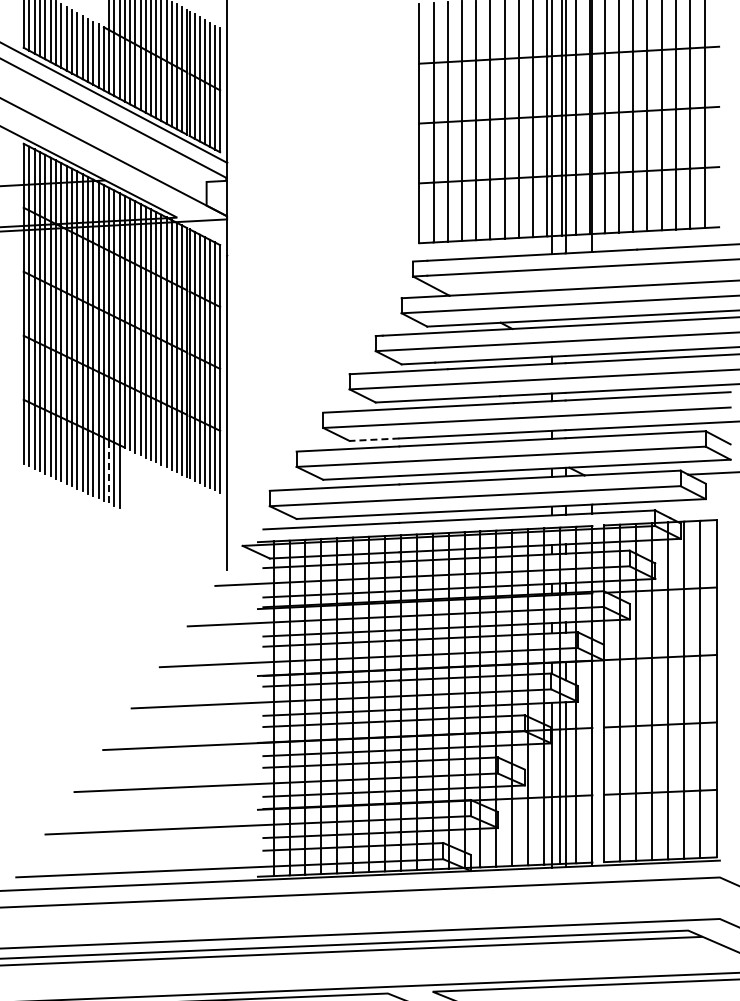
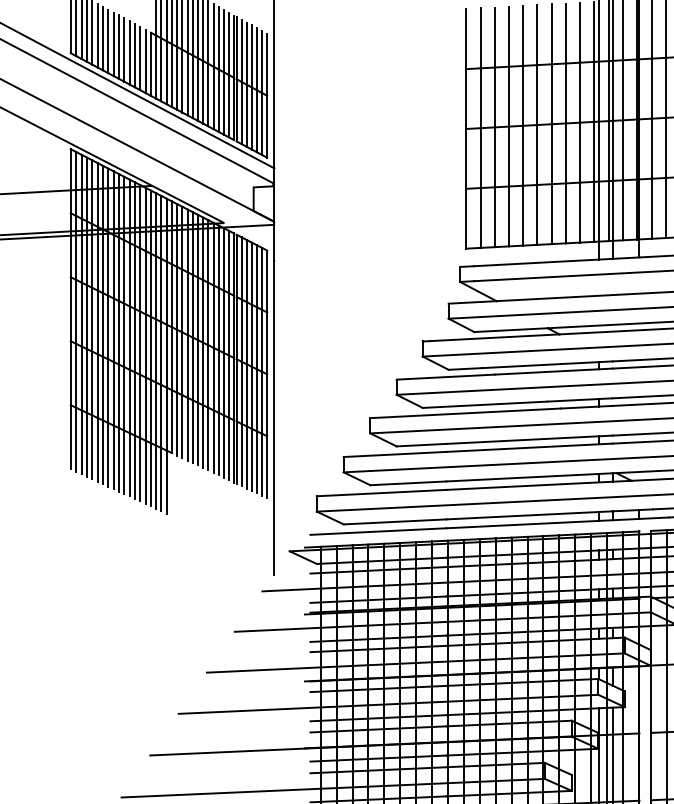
line: (374, 439) -> (421, 444), dashed -> solid
line: (109, 471) -> (156, 476), dashed -> solid

